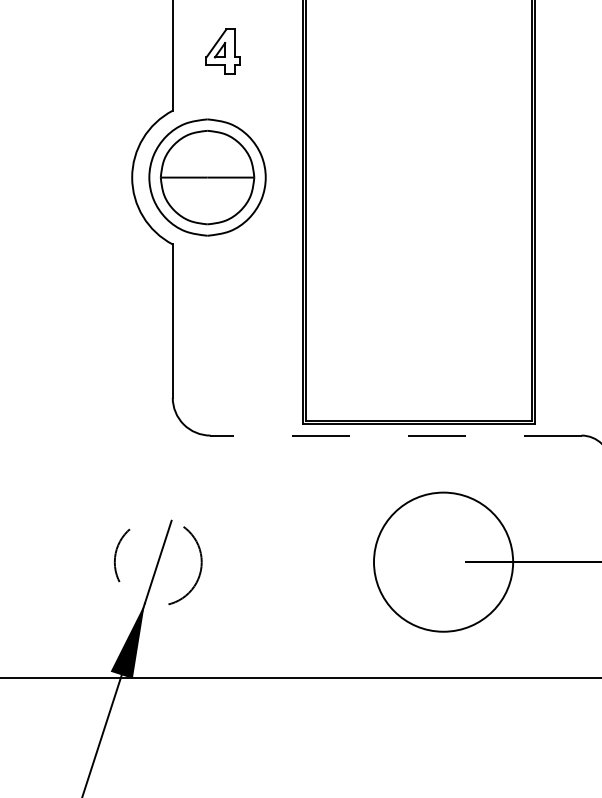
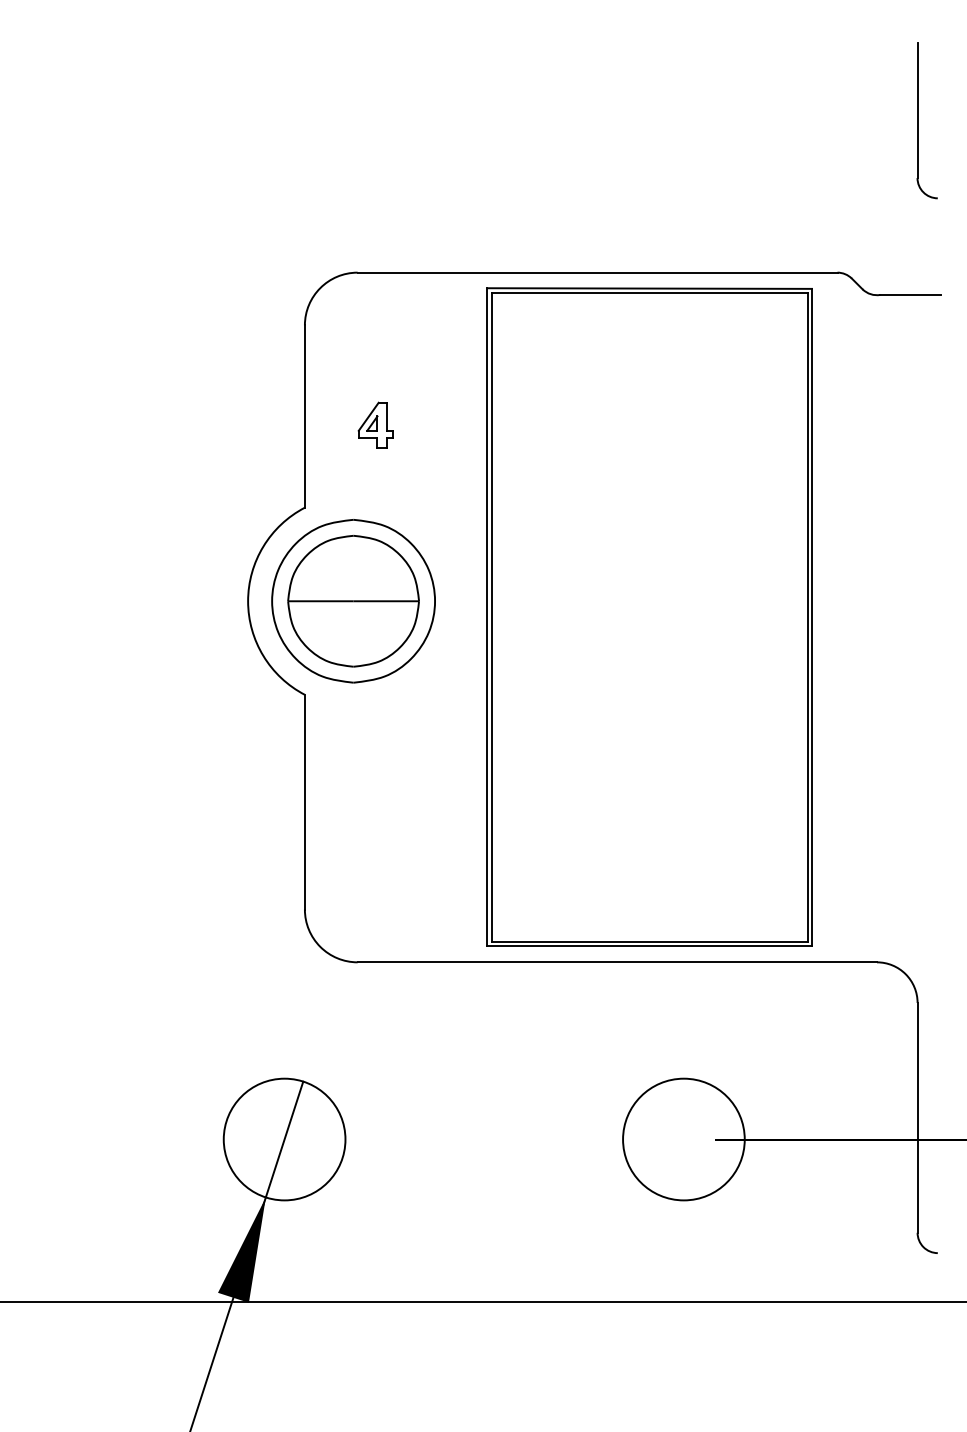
part: (223, 51) -> (375, 424), size x0.71
line: (396, 435) -> (617, 962), dashed -> solid
circle: (158, 562) -> (284, 1139), dashed -> solid
circle: (443, 562) -> (683, 1139), size x0.62

